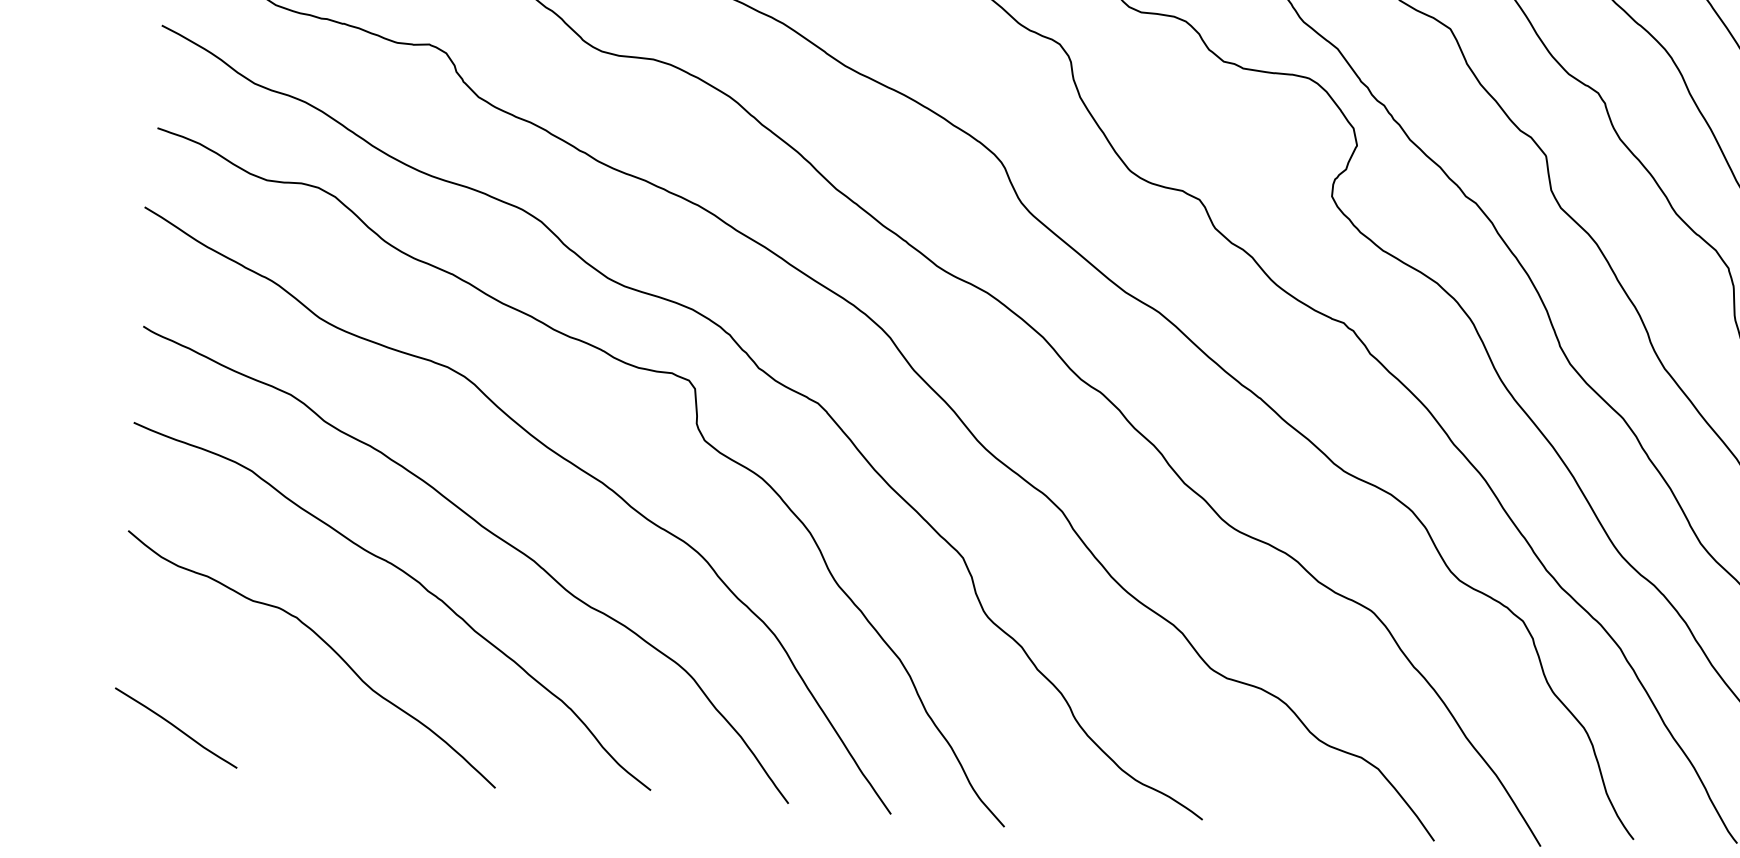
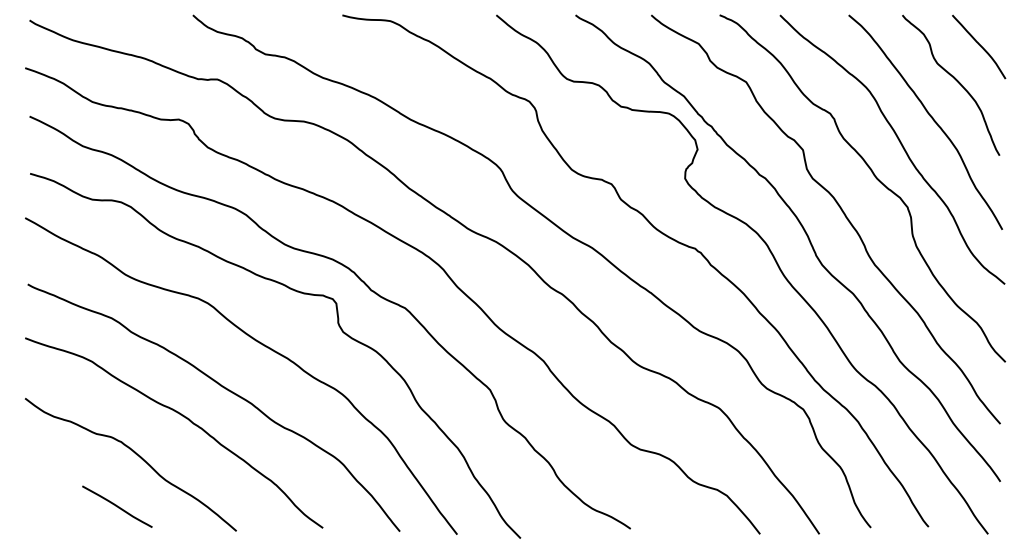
line: (176, 727) -> (117, 506), moved

